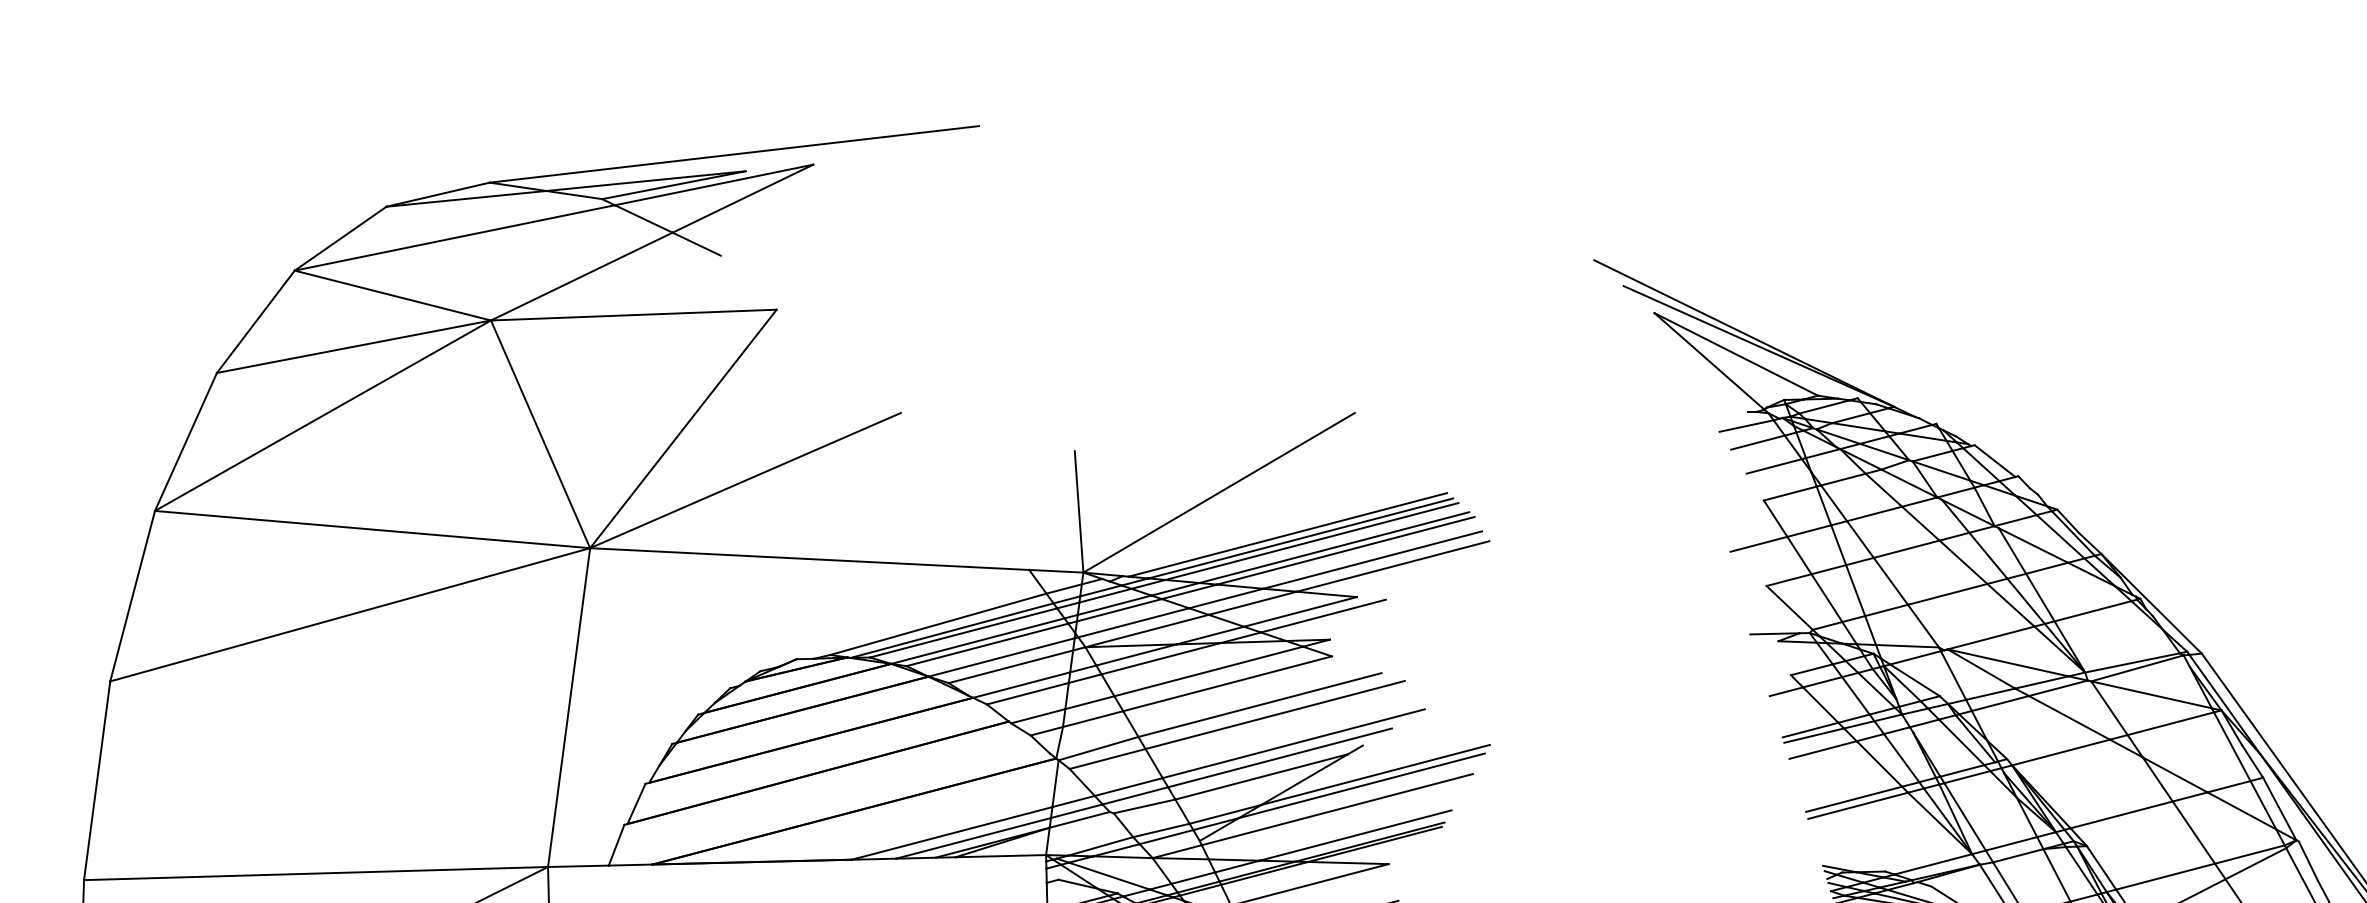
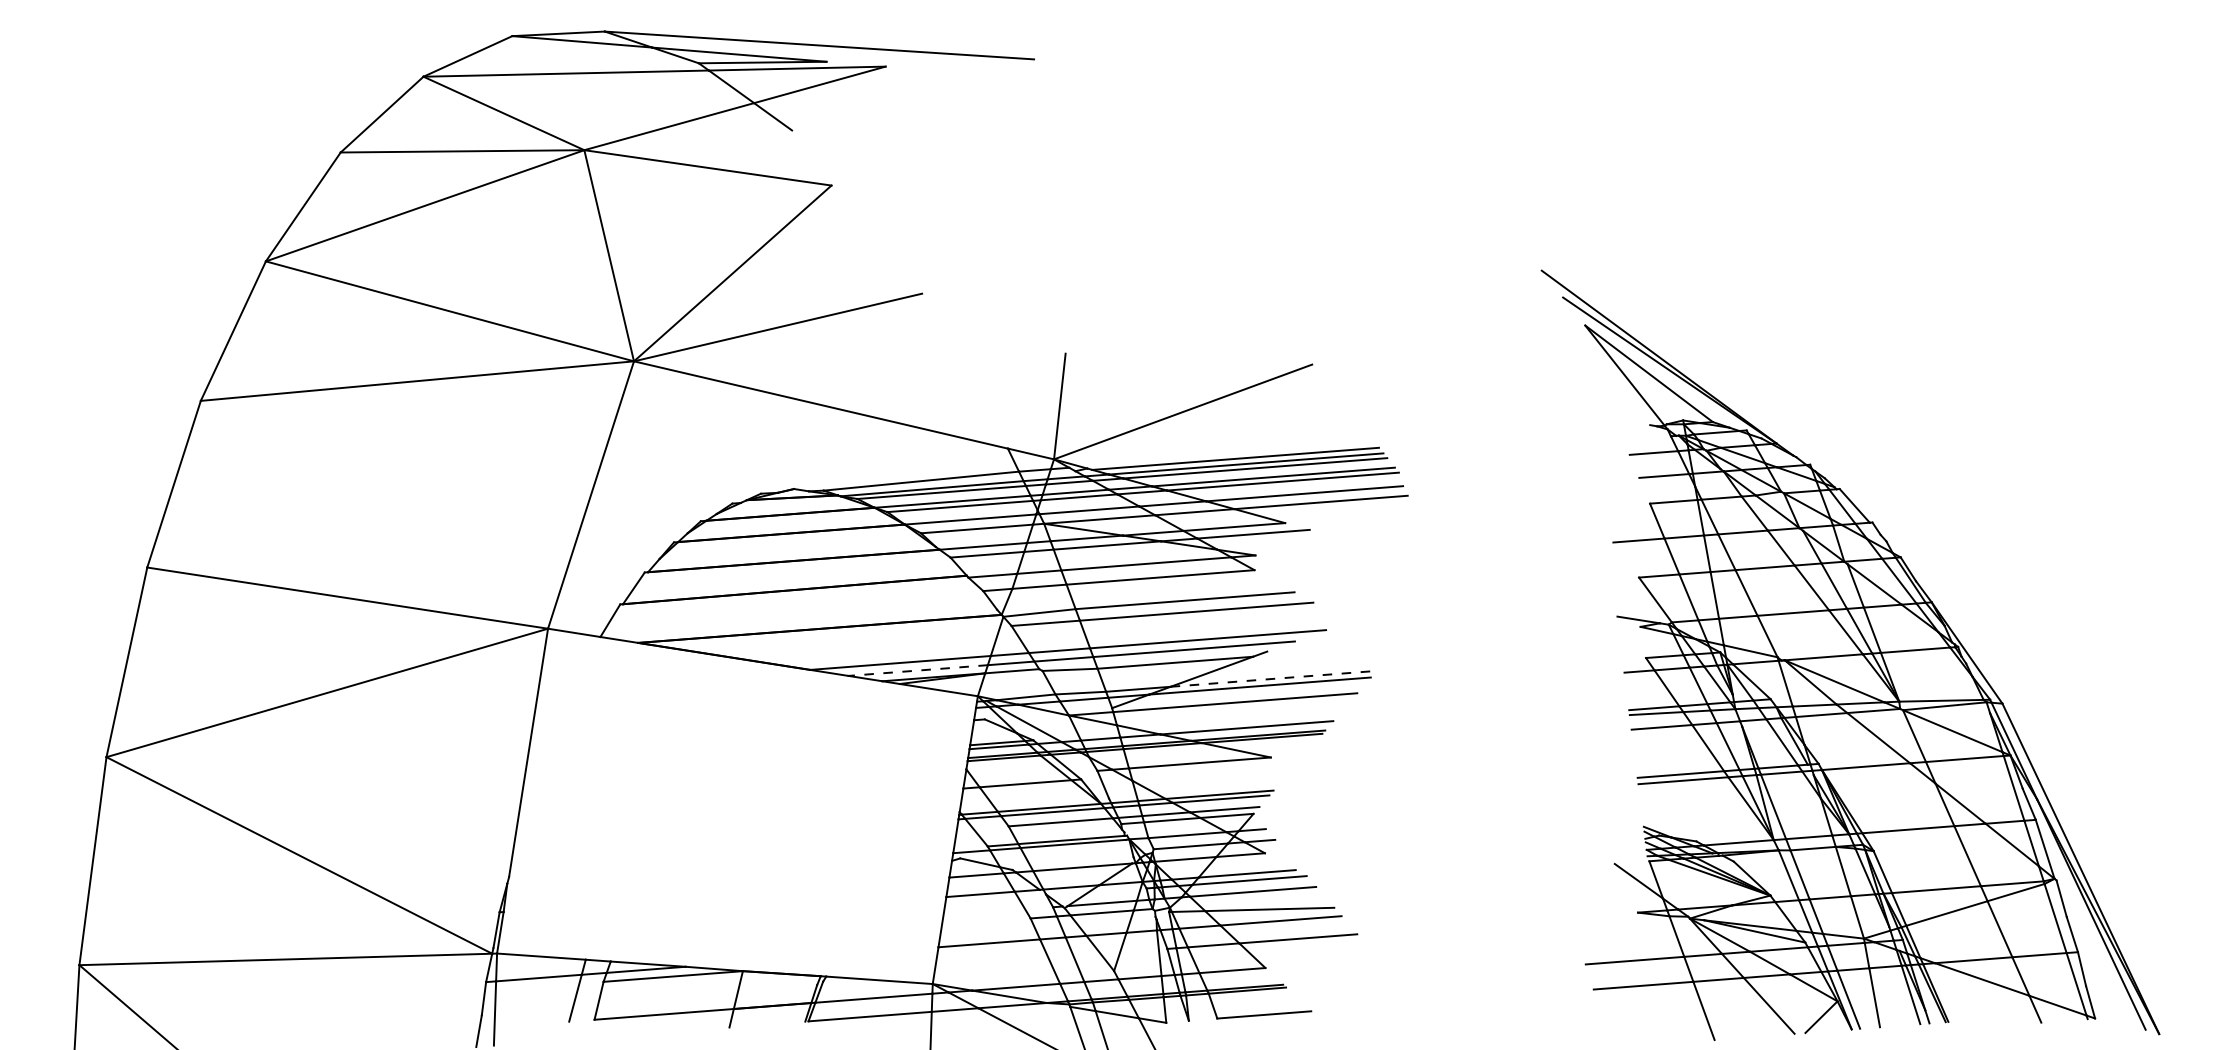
line: (1746, 425) -> (1646, 436), removed
line: (1376, 774) -> (1274, 678), solid -> dashed
line: (973, 838) -> (918, 670), solid -> dashed

